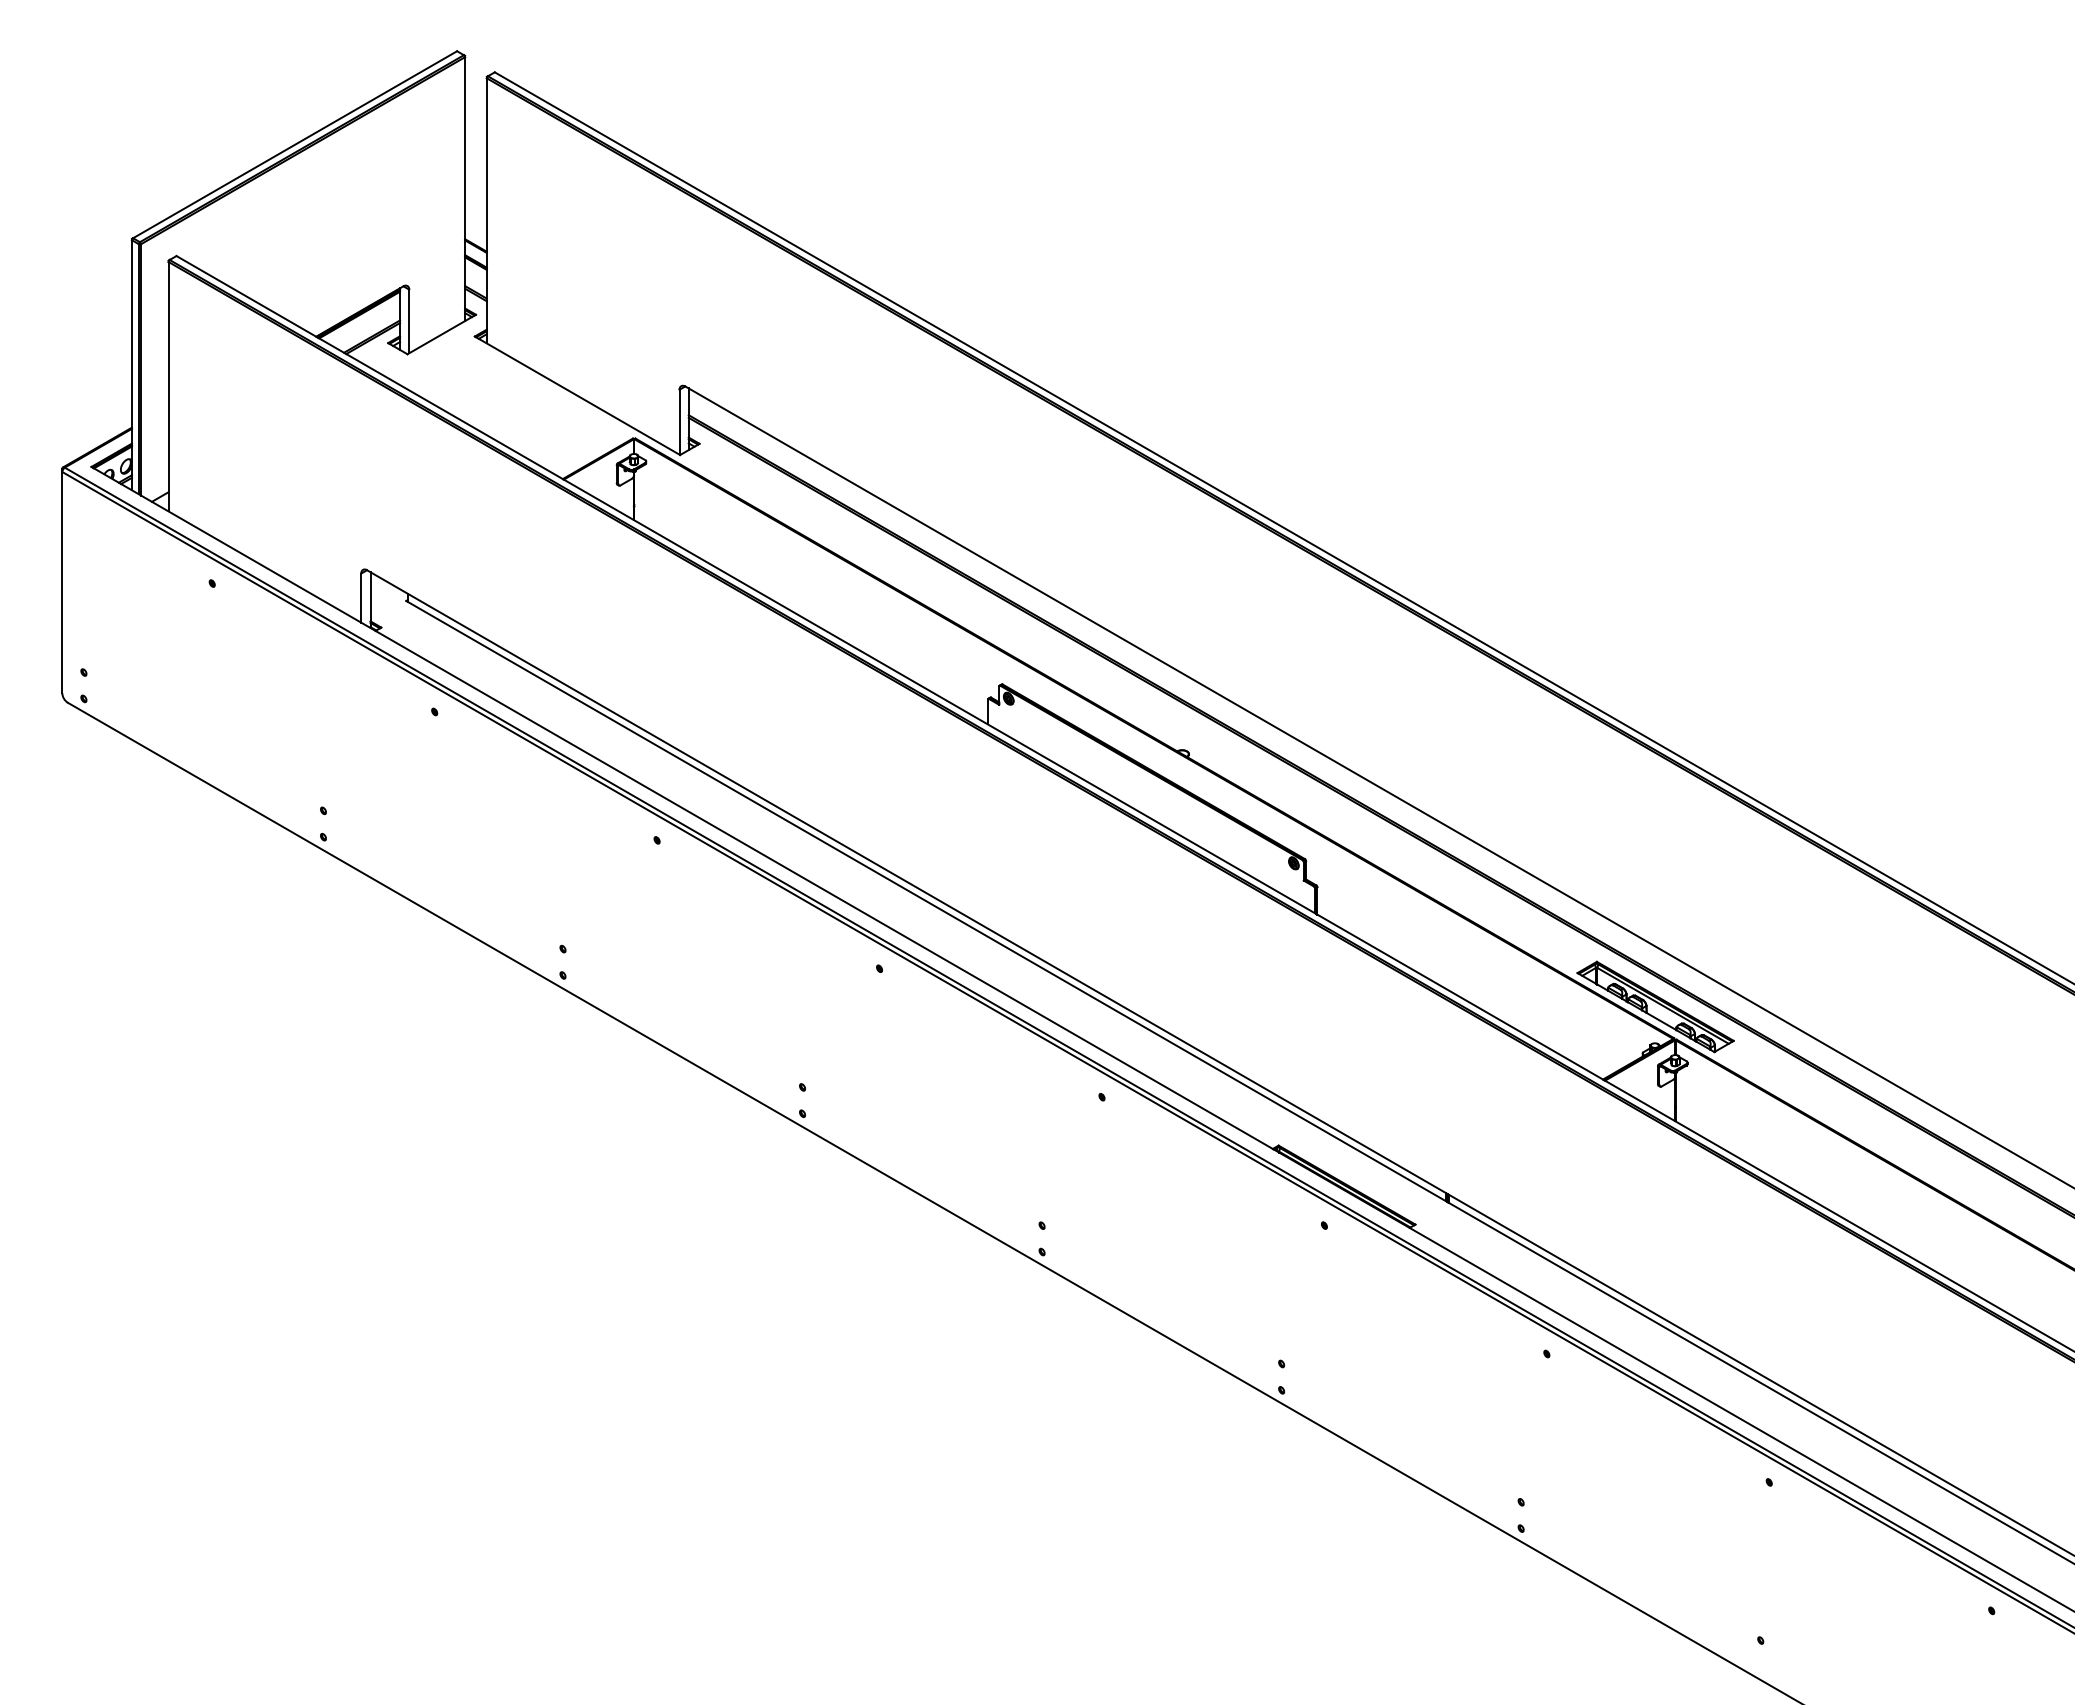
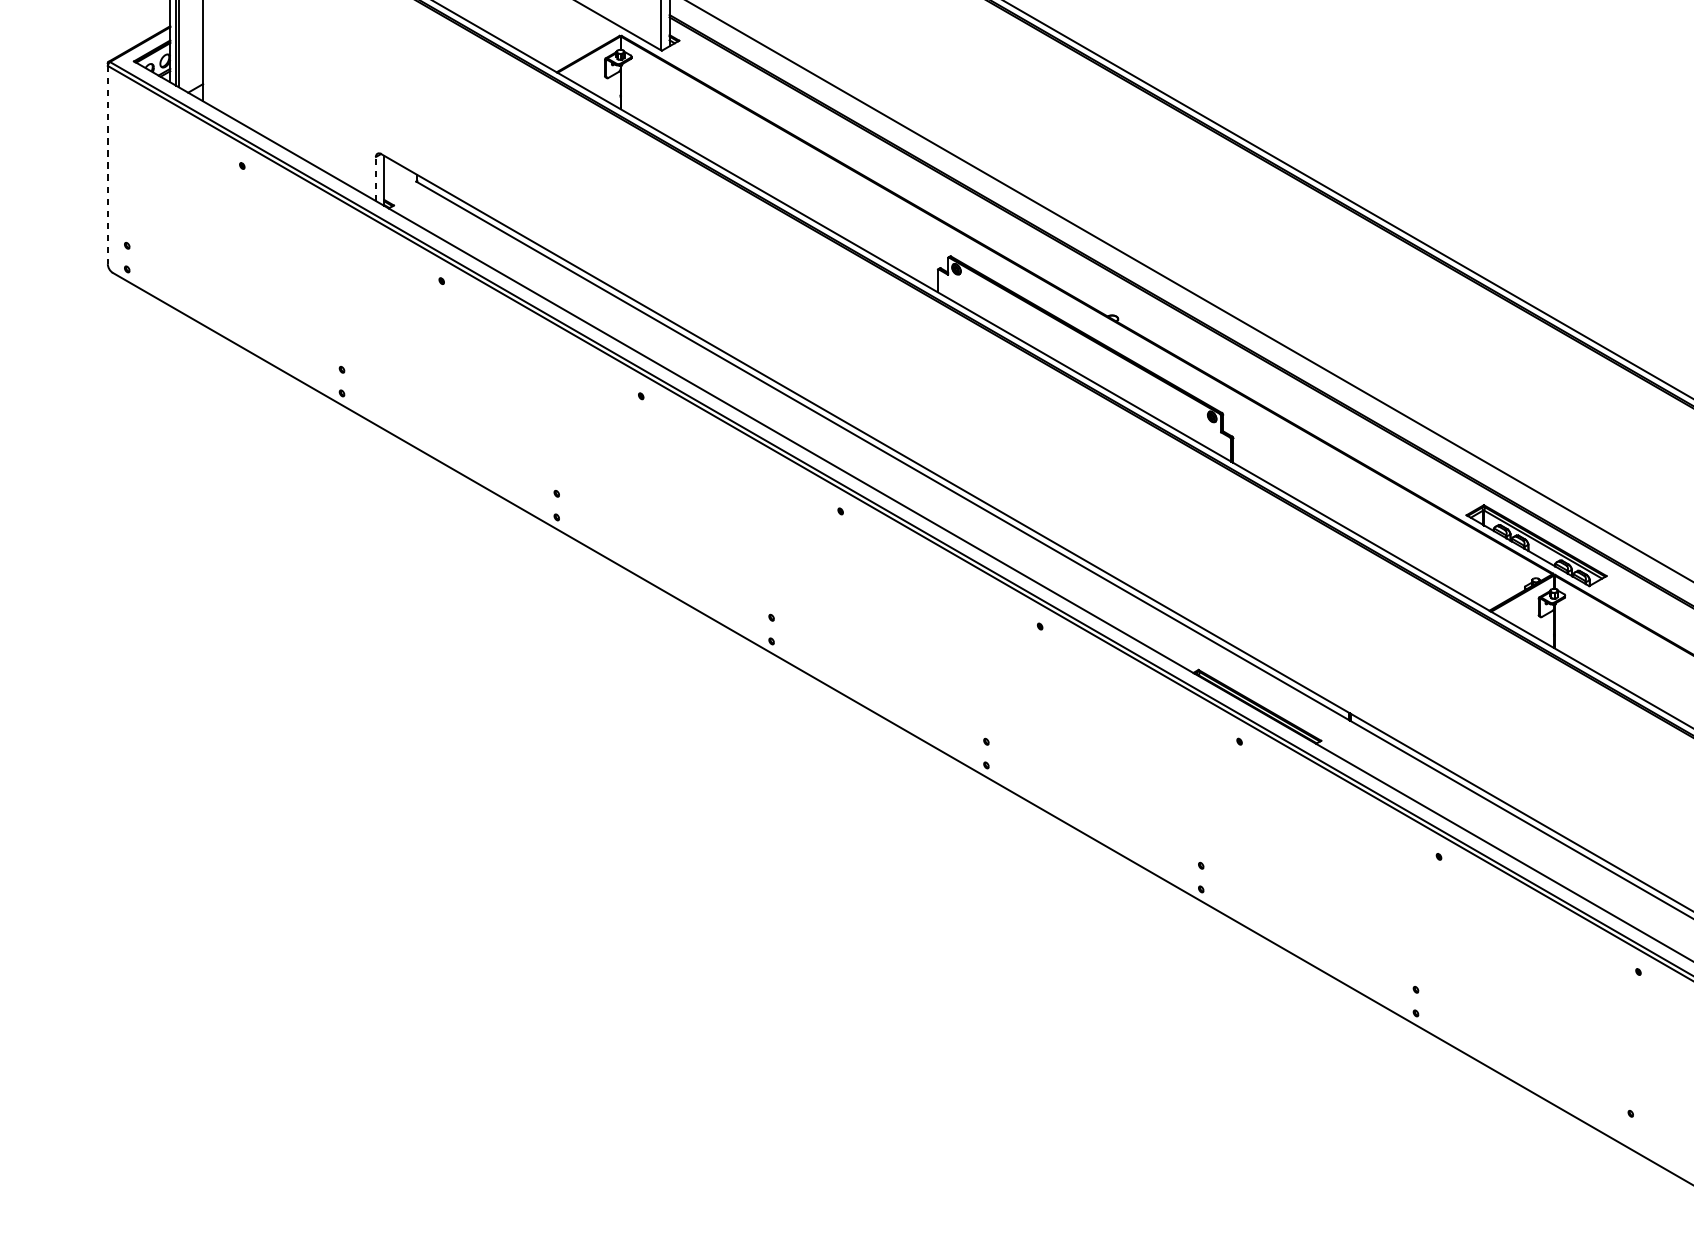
line: (62, 582) -> (108, 165), solid -> dashed
line: (361, 598) -> (376, 179), solid -> dashed

